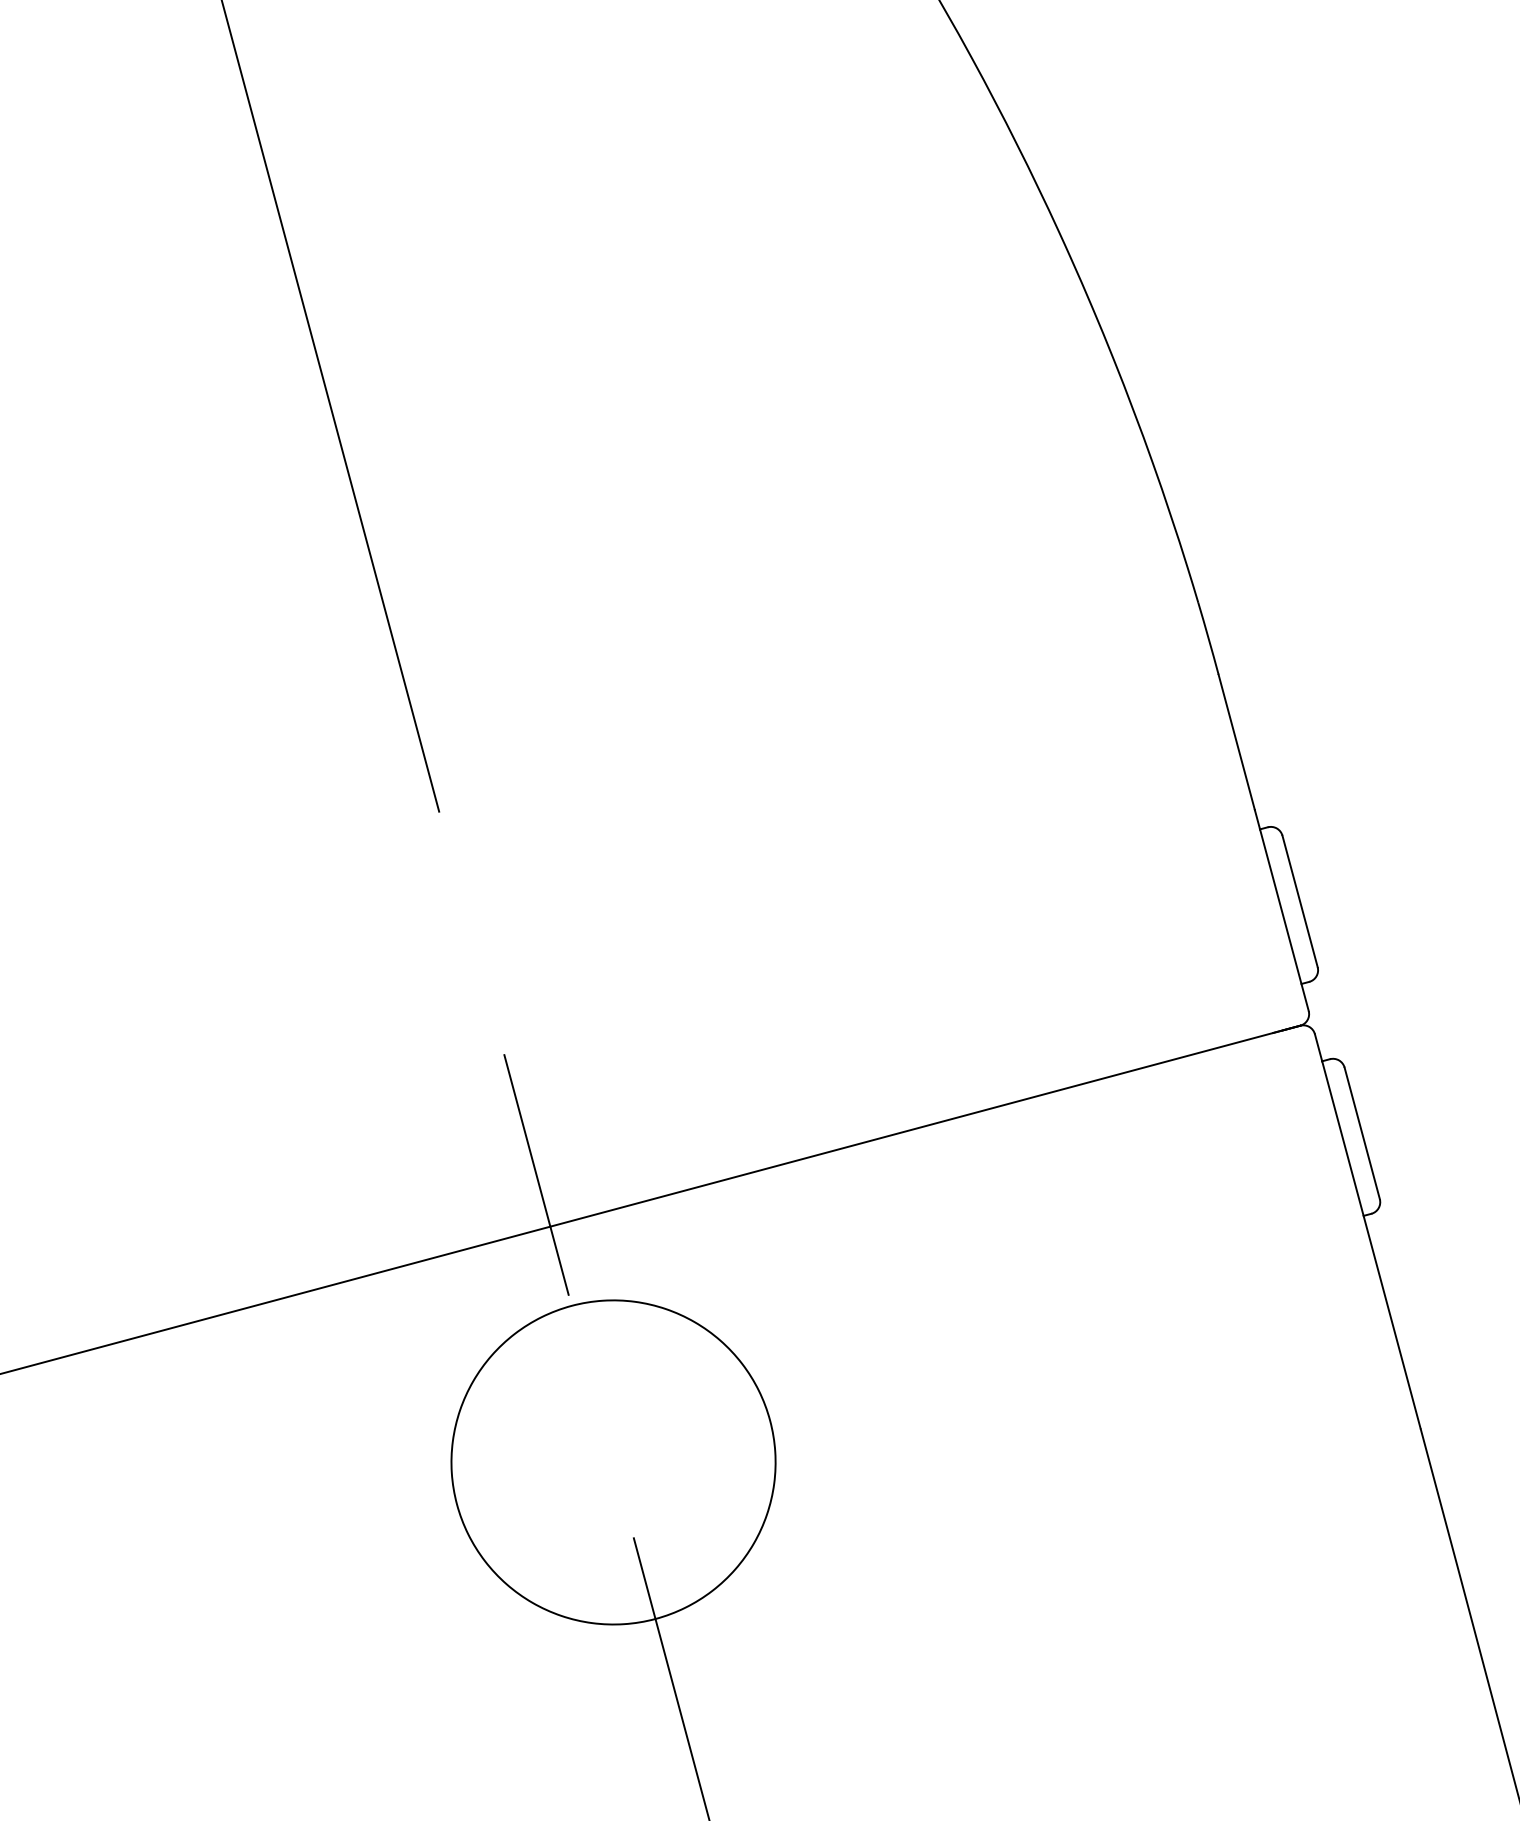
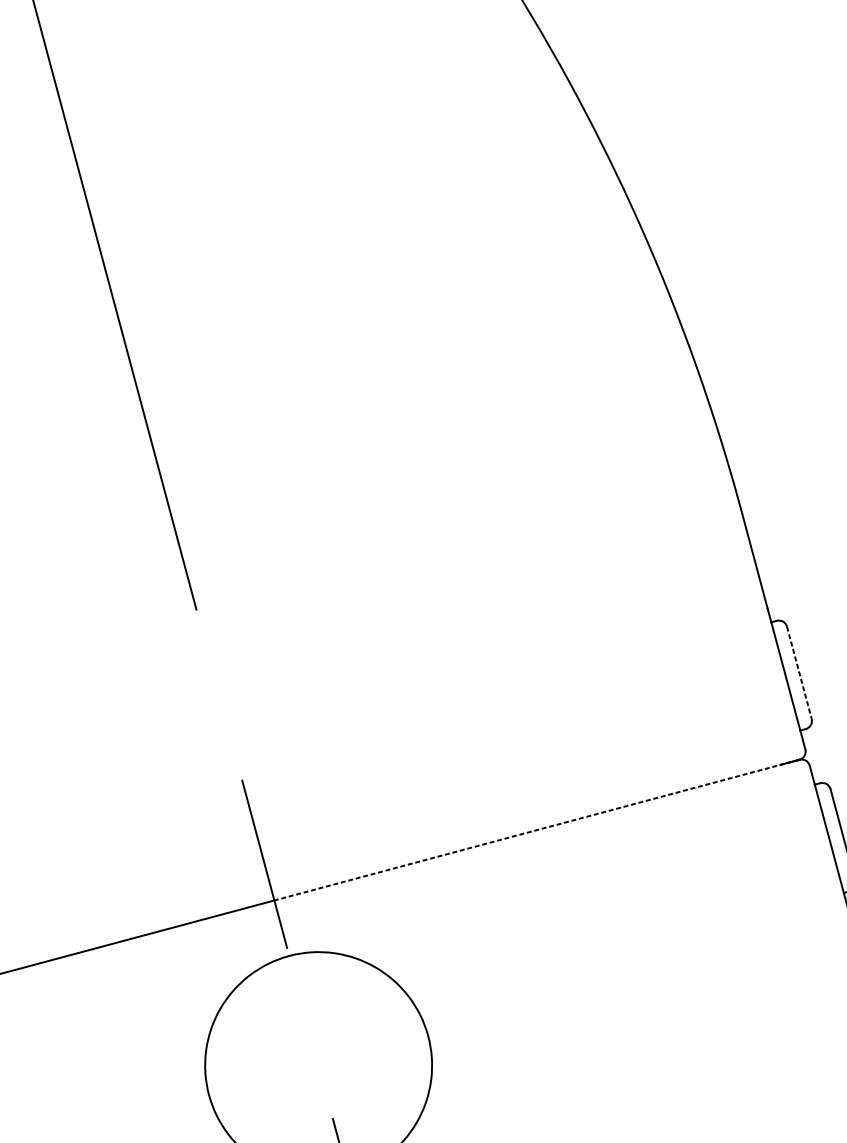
line: (1300, 901) -> (799, 672), solid -> dashed
line: (924, 1126) -> (536, 830), solid -> dashed

